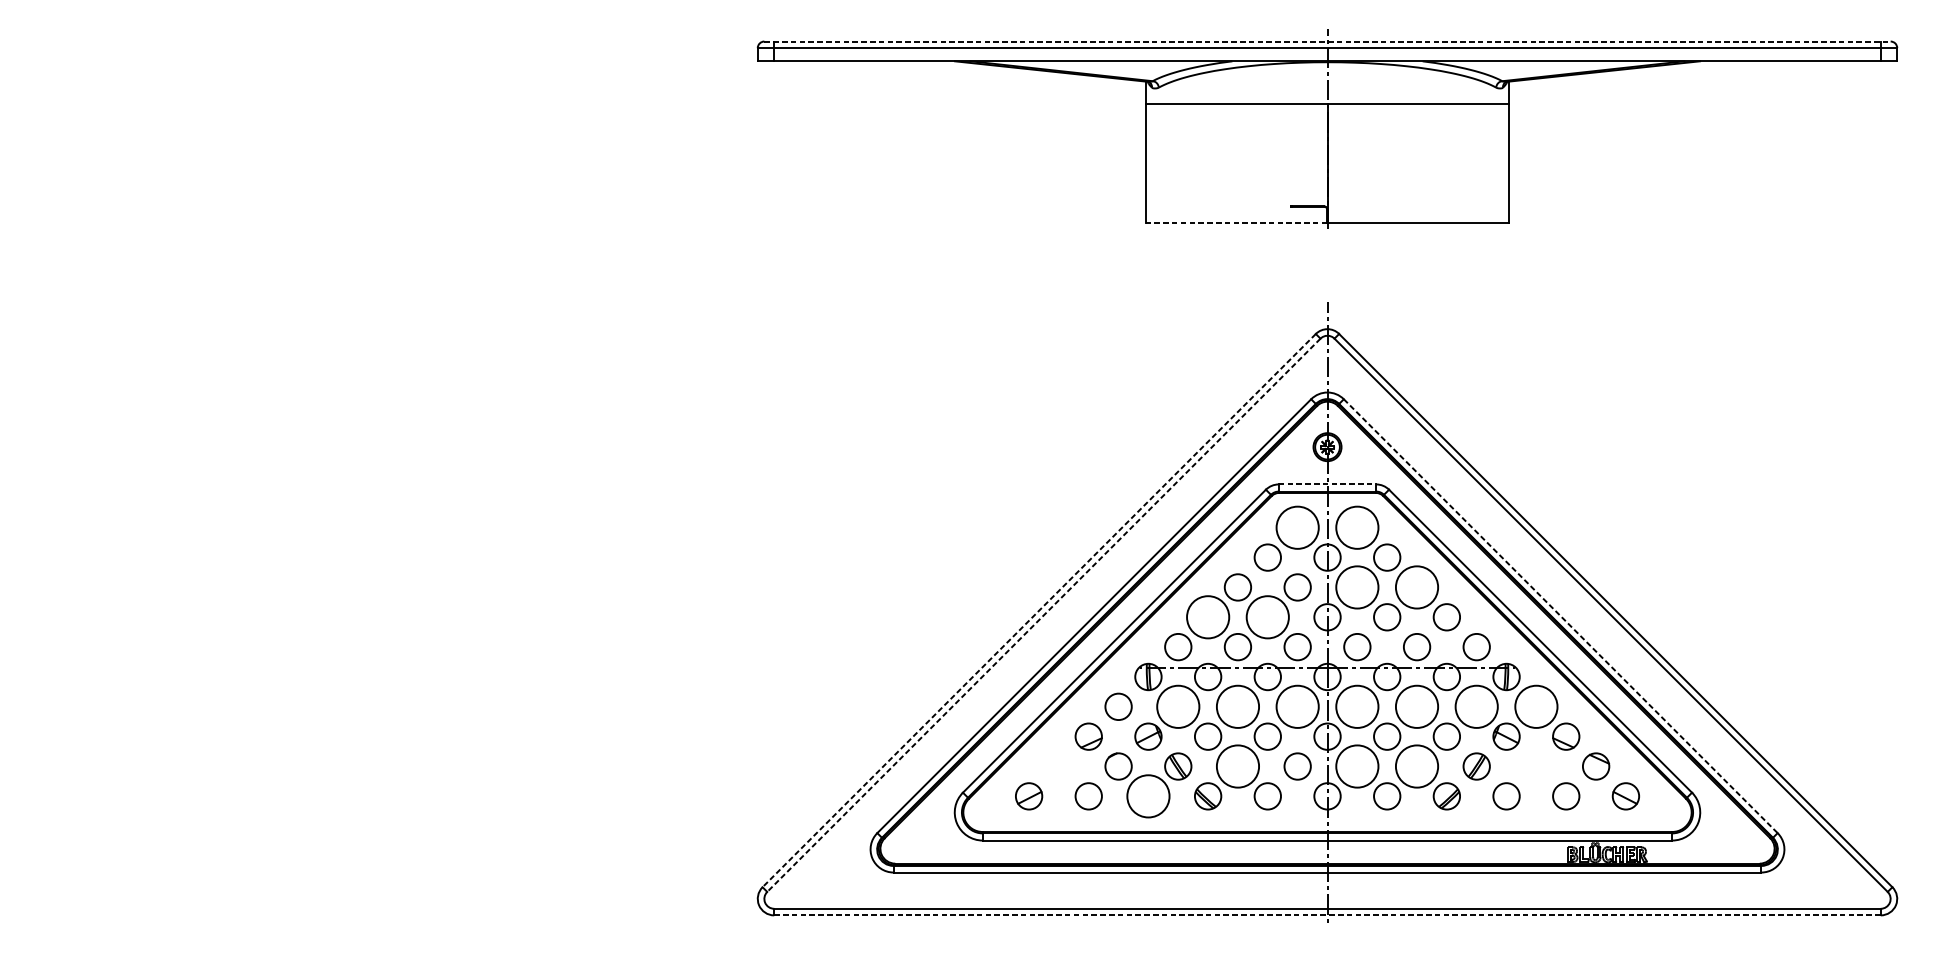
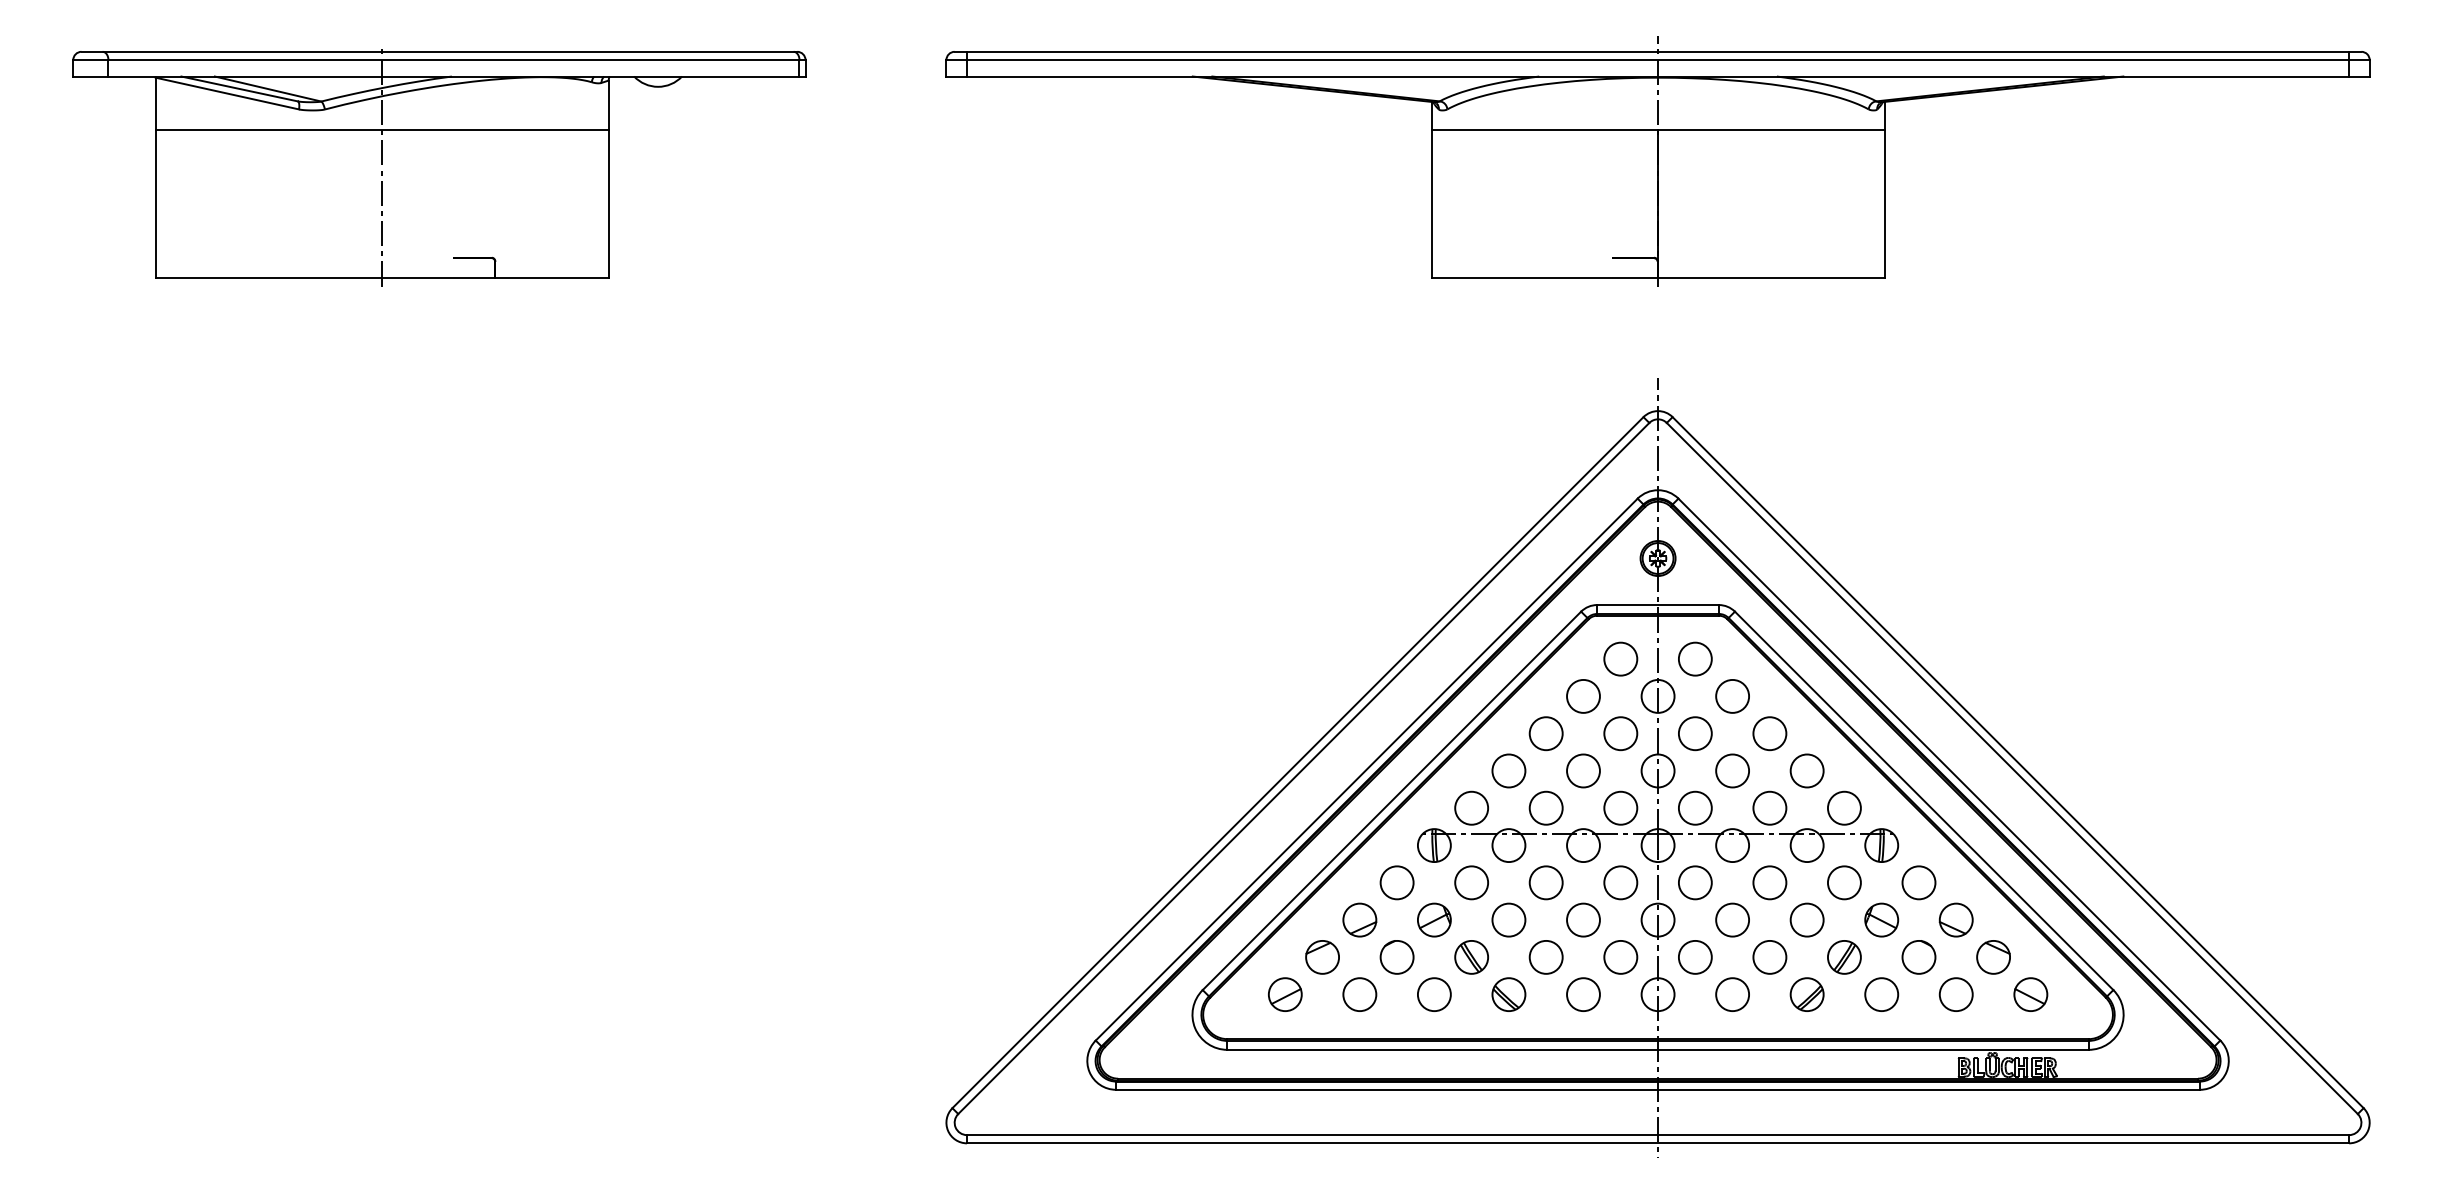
line: (1327, 41) -> (1658, 51), dashed -> solid
part: (351, 134) -> (439, 167), added
line: (1236, 223) -> (1544, 278), dashed -> solid
line: (1327, 484) -> (1658, 605), dashed -> solid
circle: (1297, 527) -> (1620, 658), size x0.62
circle: (1356, 527) -> (1694, 658), size x0.62
circle: (1356, 587) -> (1694, 733), size x0.62
circle: (1416, 587) -> (1769, 733), size x0.62
line: (1038, 610) -> (1297, 762), dashed -> solid
line: (1043, 615) -> (1303, 768), dashed -> solid
circle: (1207, 616) -> (1508, 770), size x0.62
circle: (1267, 616) -> (1583, 770), size x0.62
line: (1560, 616) -> (1949, 769), dashed -> solid
circle: (1178, 706) -> (1471, 882), size x0.62
circle: (1237, 706) -> (1545, 882), size x0.62
circle: (1297, 706) -> (1620, 882), size x0.62
circle: (1356, 706) -> (1694, 882), size x0.62
circle: (1416, 706) -> (1769, 882), size x0.62
circle: (1475, 706) -> (1843, 882), size x0.62
circle: (1536, 706) -> (1918, 882), size x0.62
circle: (1237, 765) -> (1545, 956), size x0.62
circle: (1356, 765) -> (1694, 956), size x0.62
circle: (1416, 765) -> (1769, 956), size x0.62
part: (1058, 766) -> (1322, 957), added
part: (1536, 766) -> (1918, 957), added
circle: (1147, 796) -> (1433, 994), size x0.62
line: (1327, 915) -> (1658, 1143), dashed -> solid

